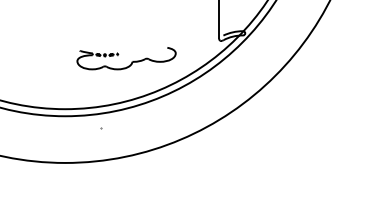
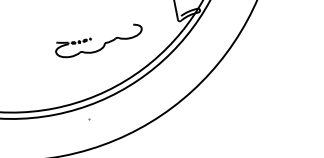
part: (126, 58) -> (99, 41), moved

